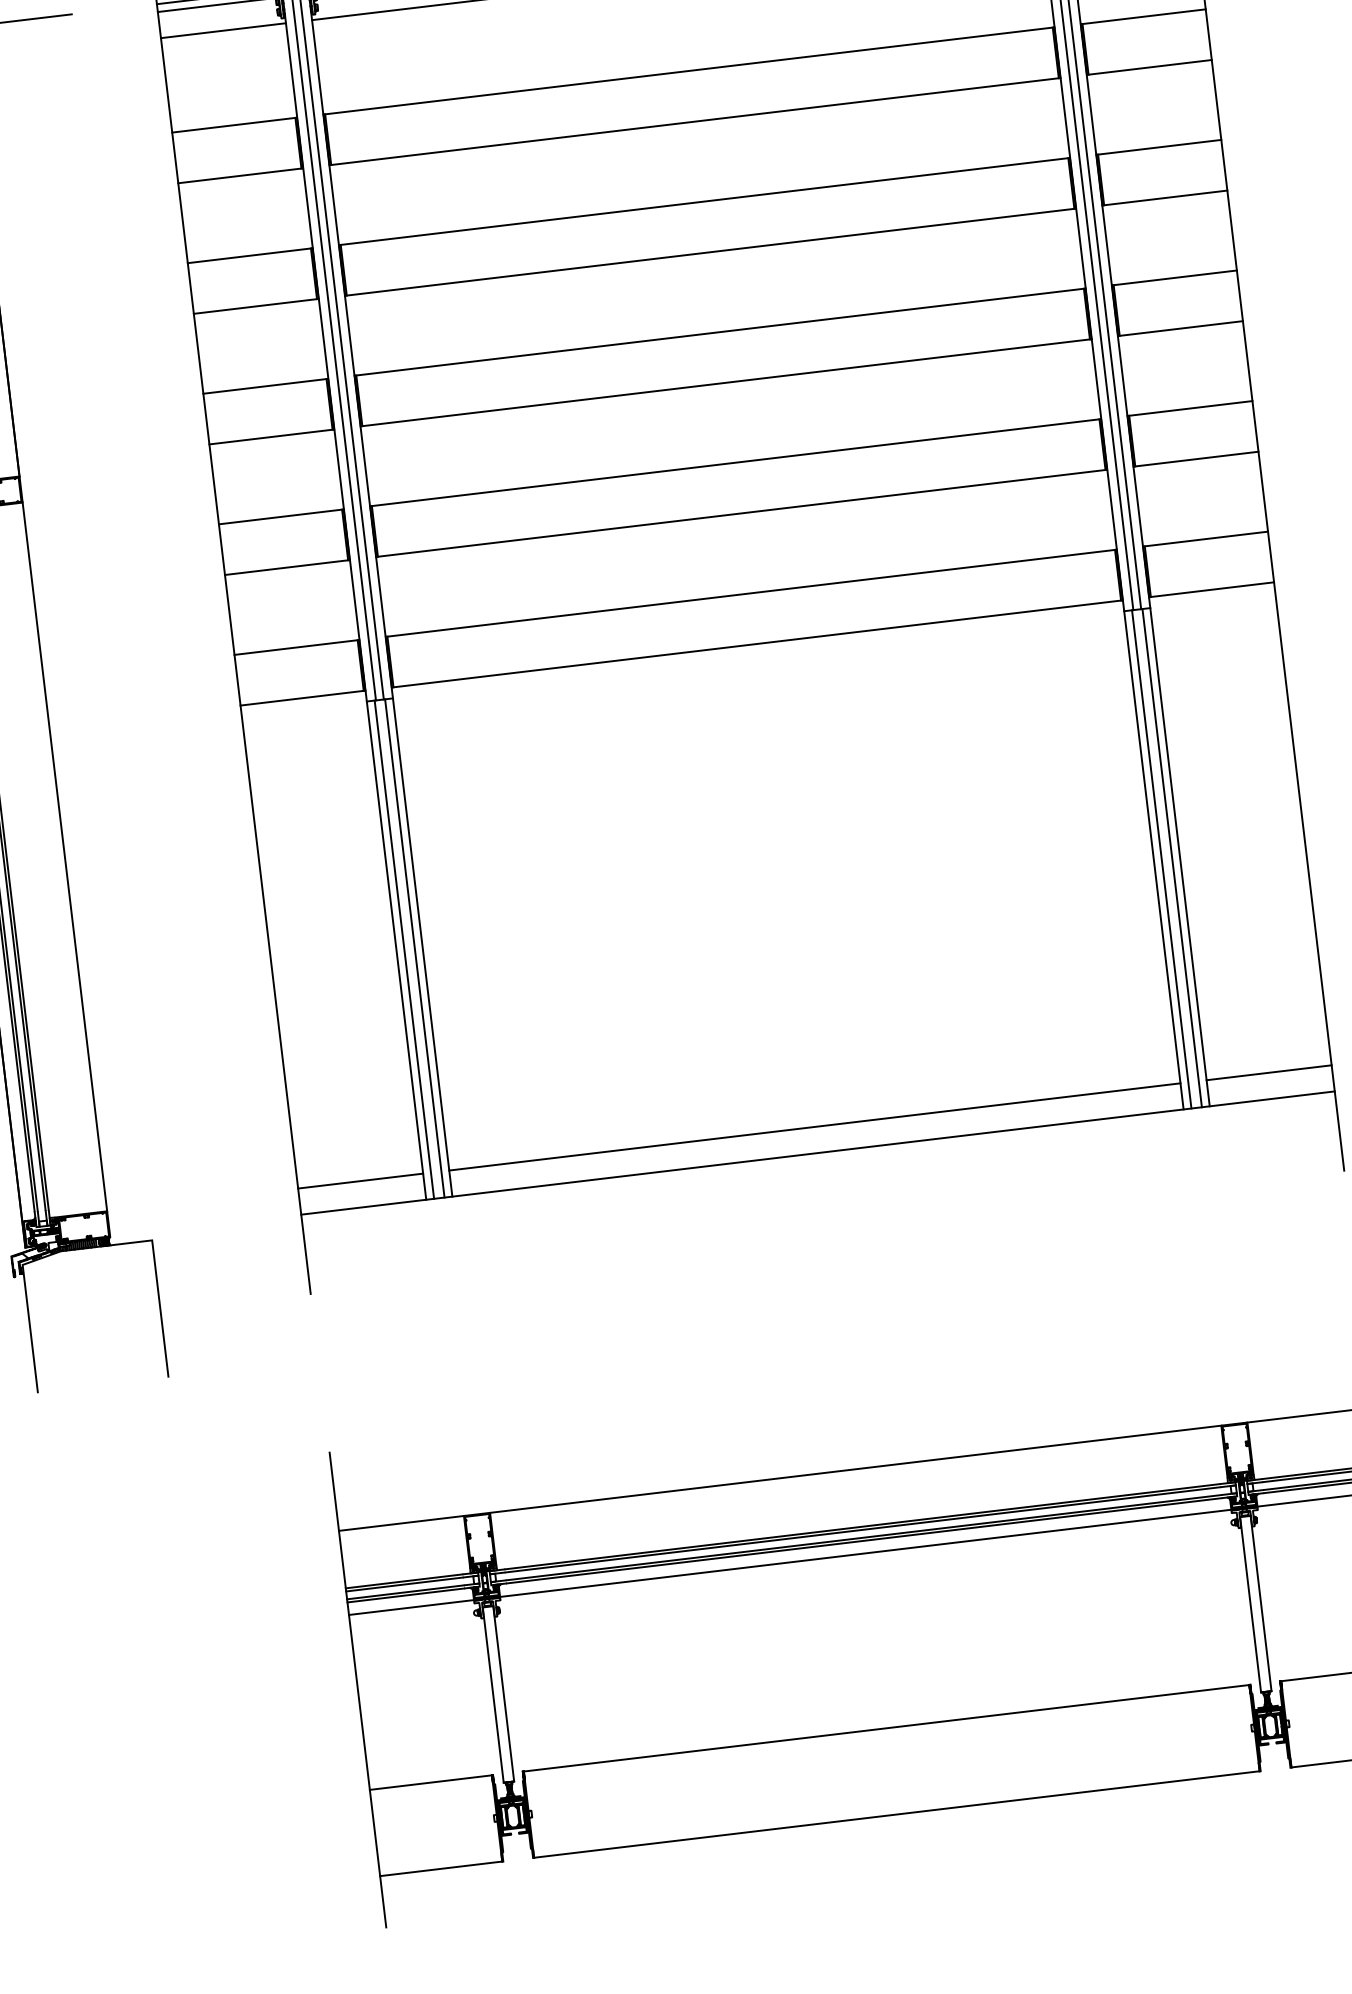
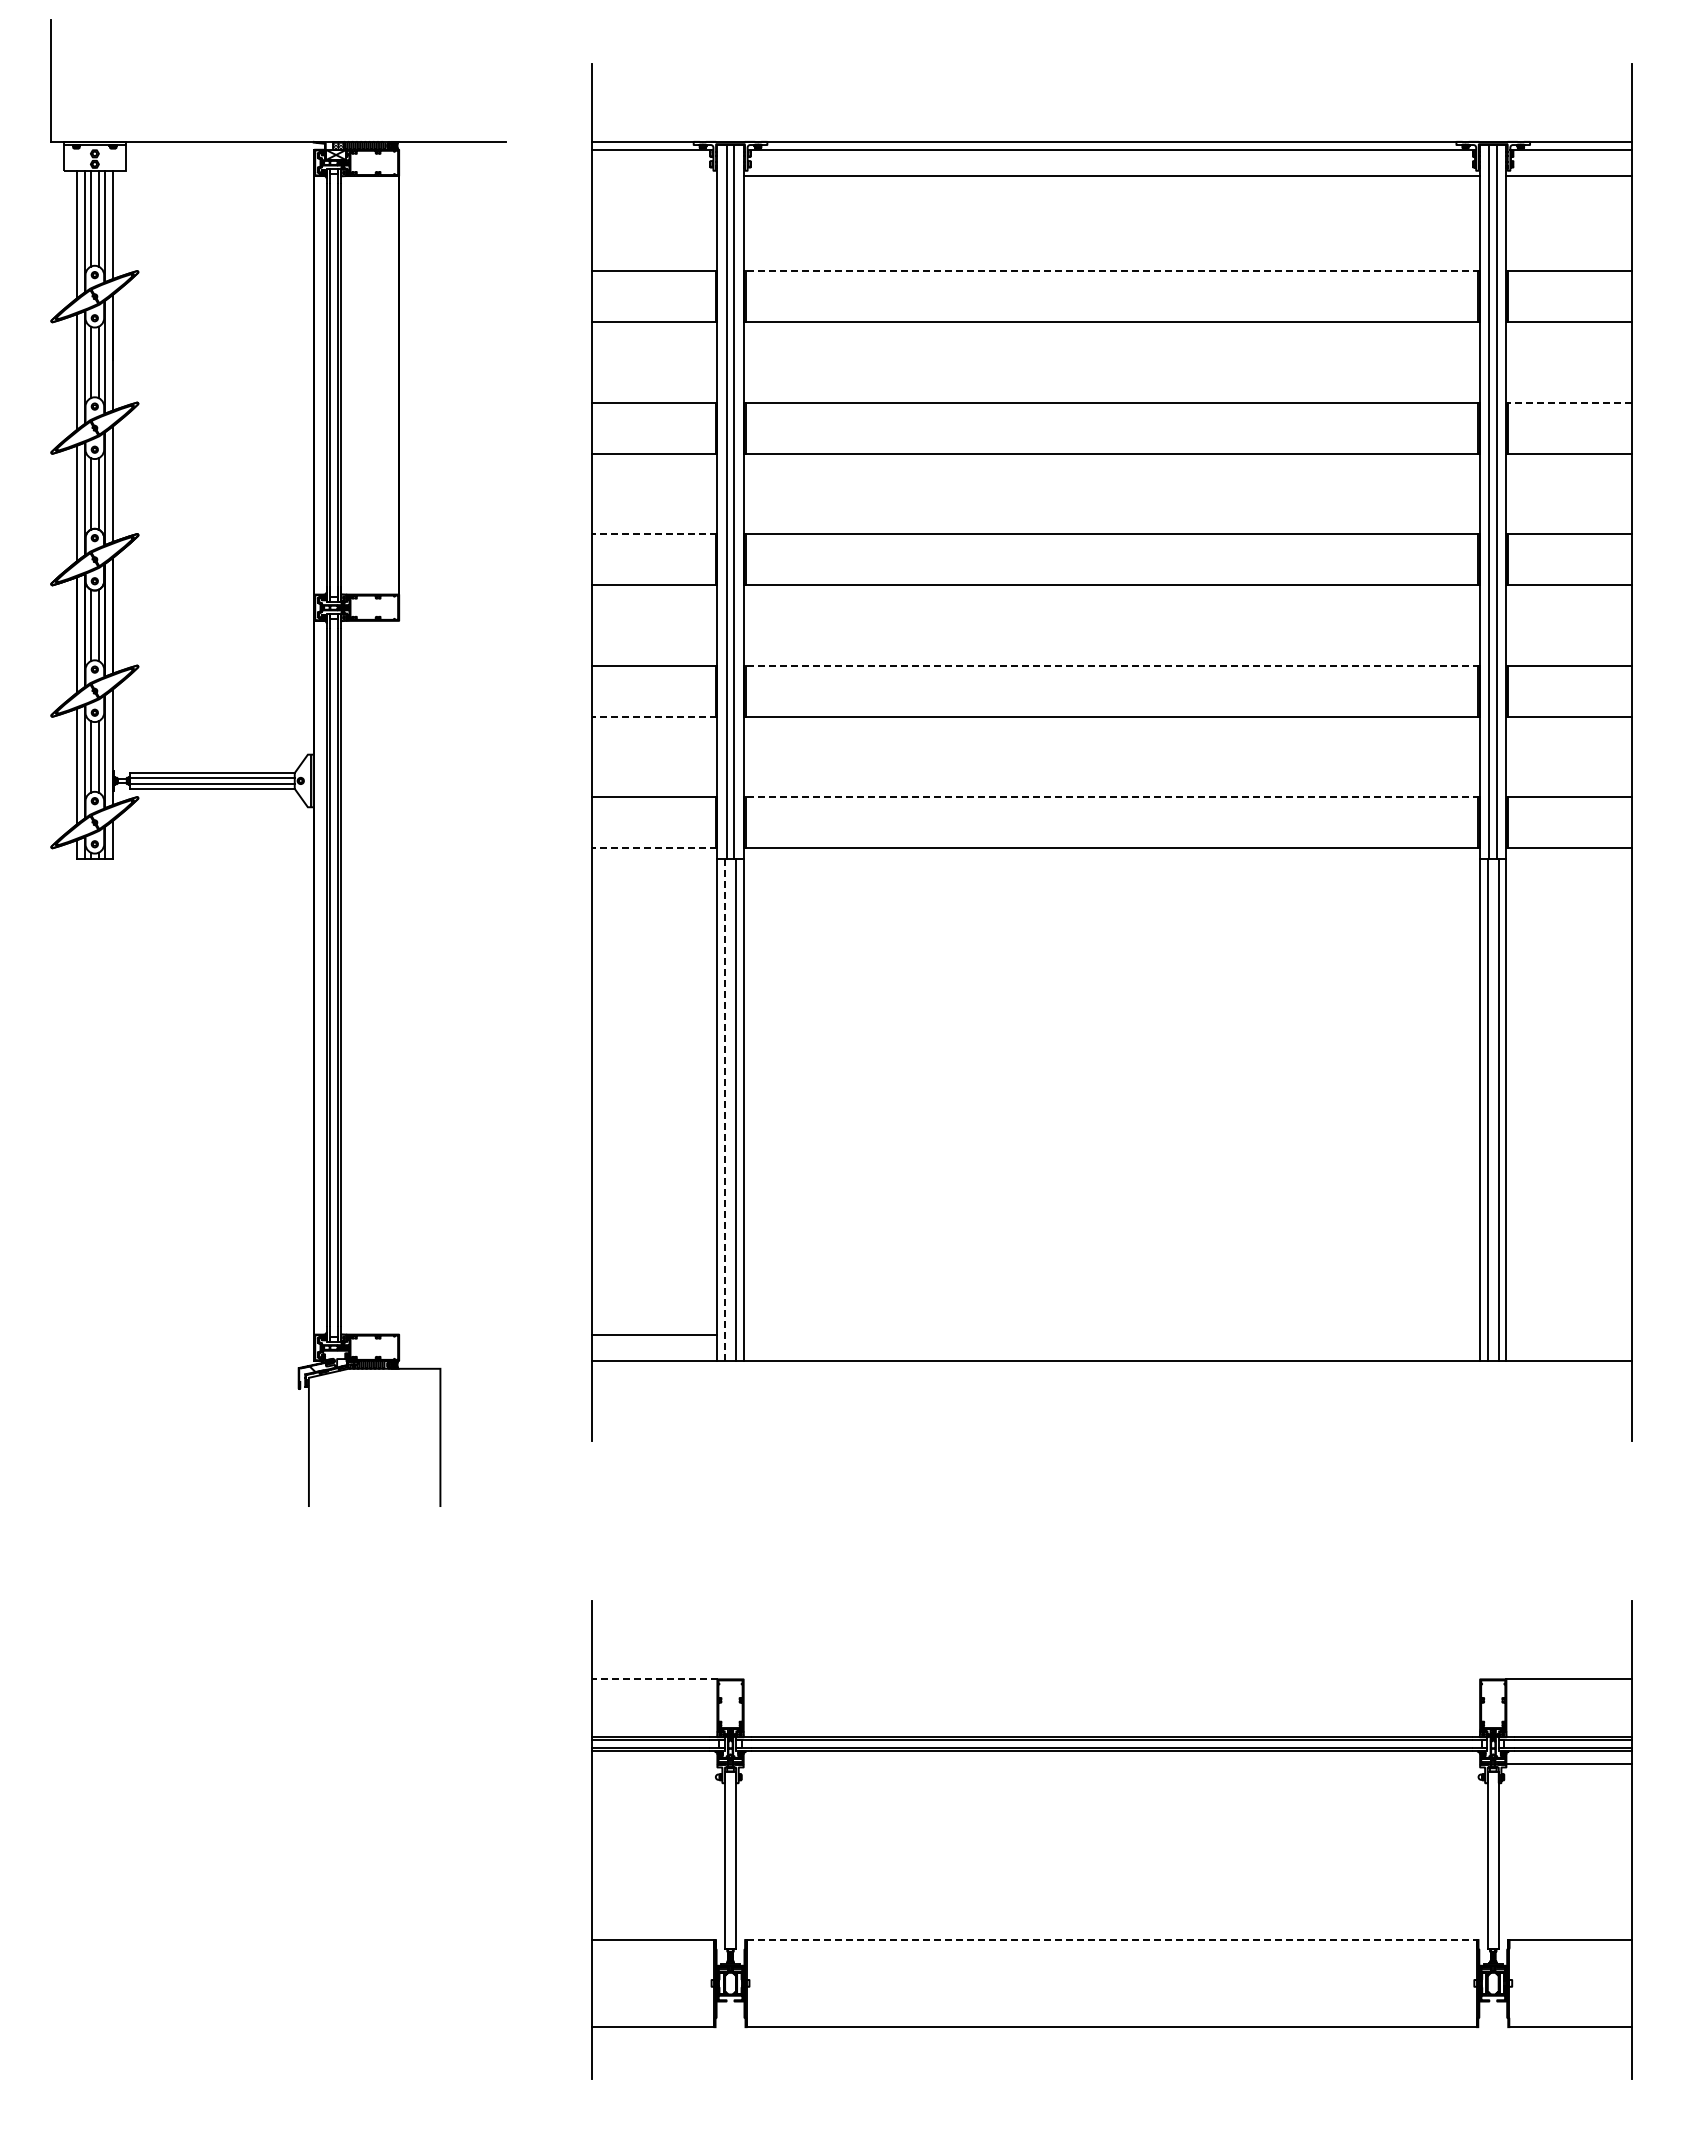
line: (223, 31) -> (654, 176), removed
line: (688, 71) -> (1111, 271), solid -> dashed
line: (1158, 147) -> (1569, 402), solid -> dashed
line: (265, 386) -> (654, 534), solid -> dashed
line: (735, 462) -> (1111, 665), solid -> dashed
line: (287, 567) -> (654, 716), solid -> dashed
line: (750, 593) -> (1111, 797), solid -> dashed
line: (303, 698) -> (654, 848), solid -> dashed
line: (65, 856) -> (399, 977), removed
line: (404, 950) -> (725, 1110), solid -> dashed
line: (1269, 1072) -> (1569, 1334), removed
line: (814, 1126) -> (1111, 1334), removed
line: (855, 1469) -> (1111, 1679), removed
line: (401, 1523) -> (654, 1679), solid -> dashed
line: (865, 1553) -> (1111, 1764), removed
line: (411, 1607) -> (654, 1764), removed
line: (887, 1728) -> (1112, 1940), solid -> dashed

